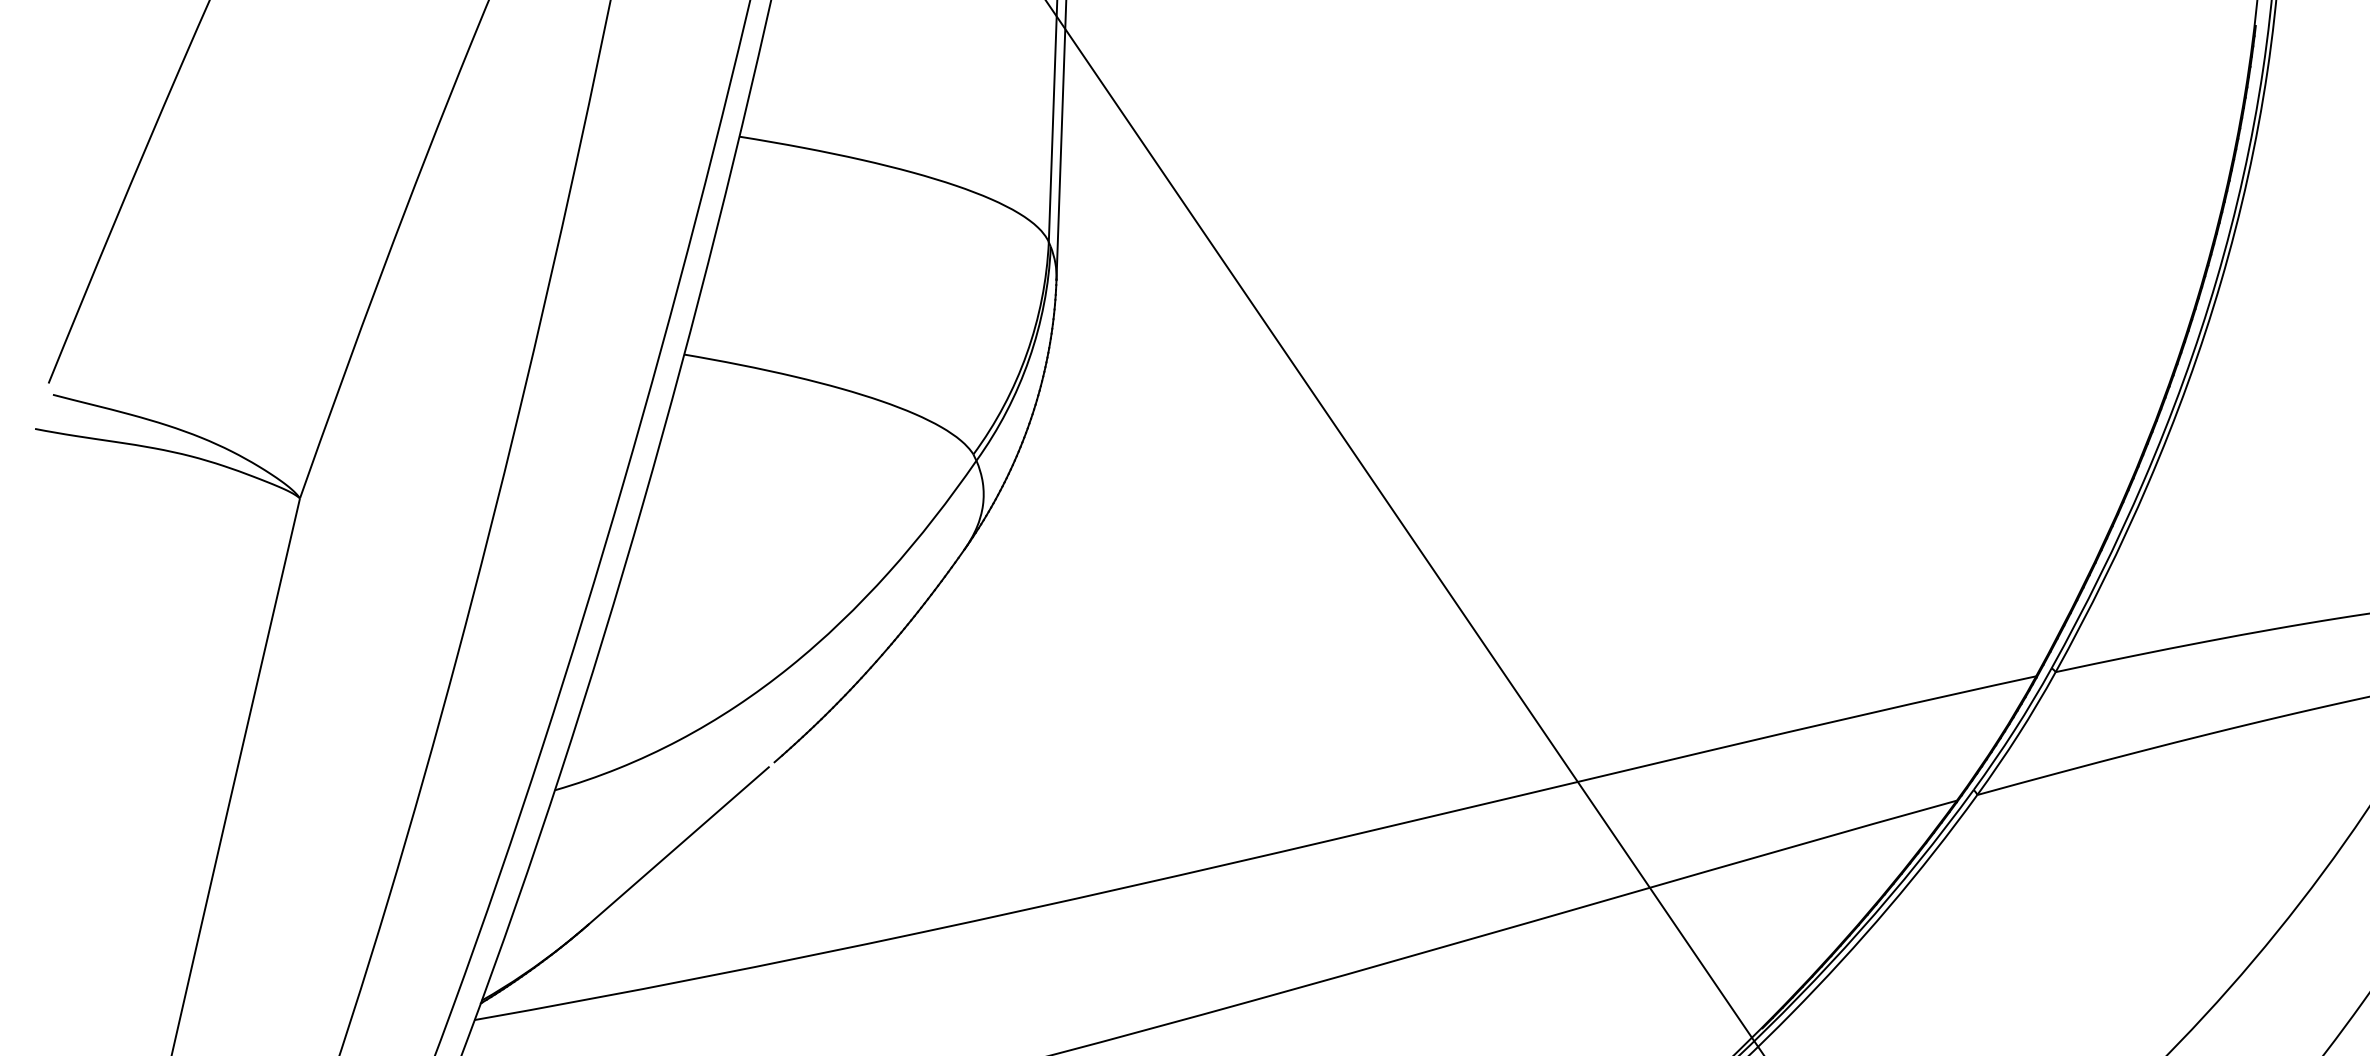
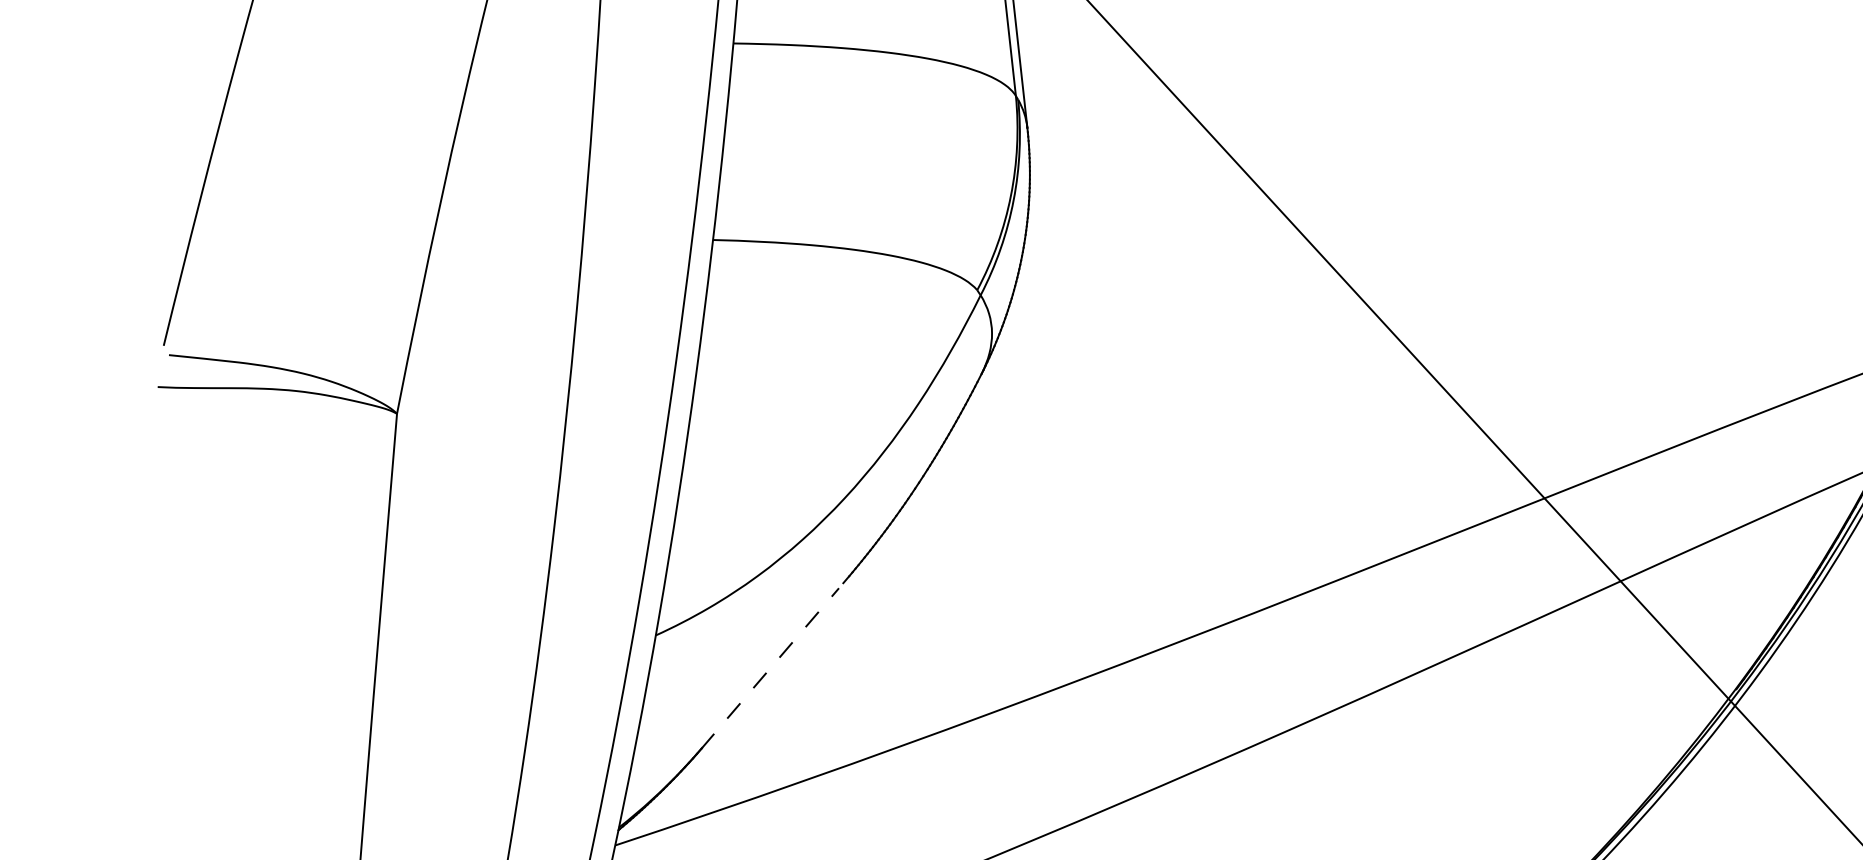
line: (678, 846) -> (770, 668), solid -> dashed

